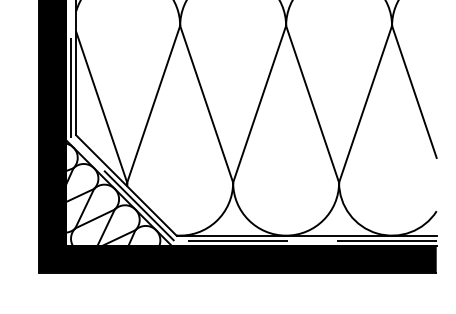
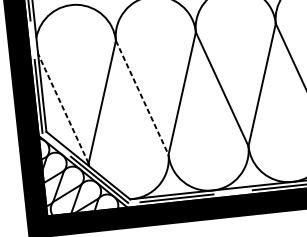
line: (206, 104) -> (142, 97), solid -> dashed
line: (101, 106) -> (63, 107), solid -> dashed

